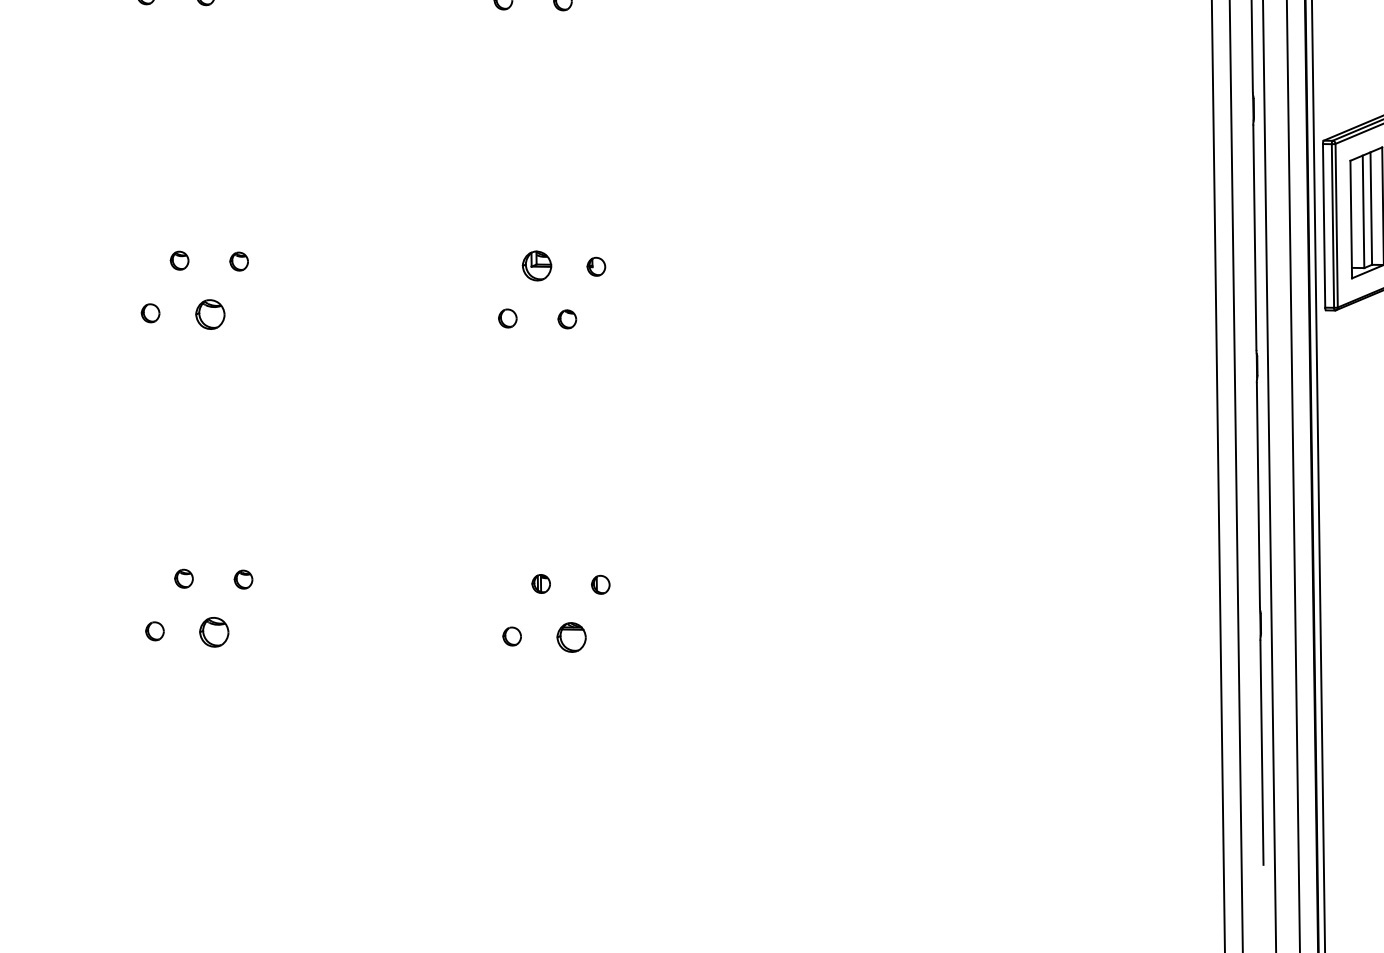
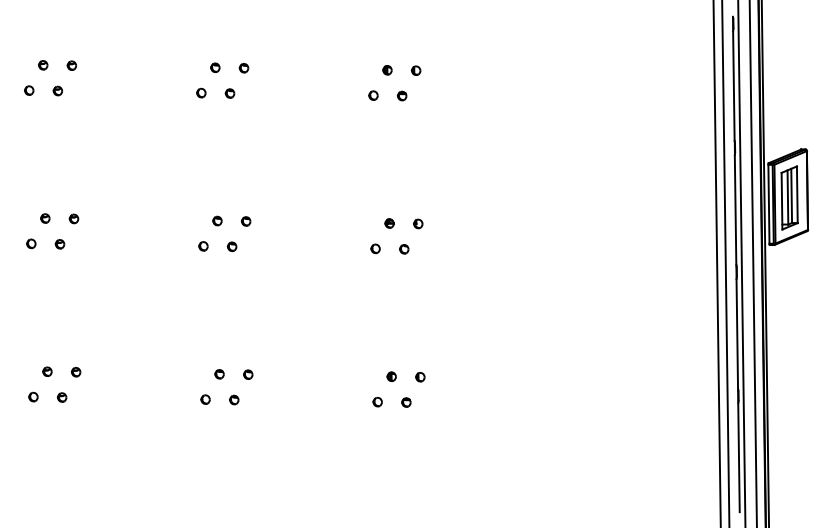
part: (536, 265) -> (389, 223), size x0.62
part: (208, 313) -> (231, 246), size x0.62
part: (214, 631) -> (234, 399), size x0.62
part: (571, 637) -> (406, 402), size x0.62

